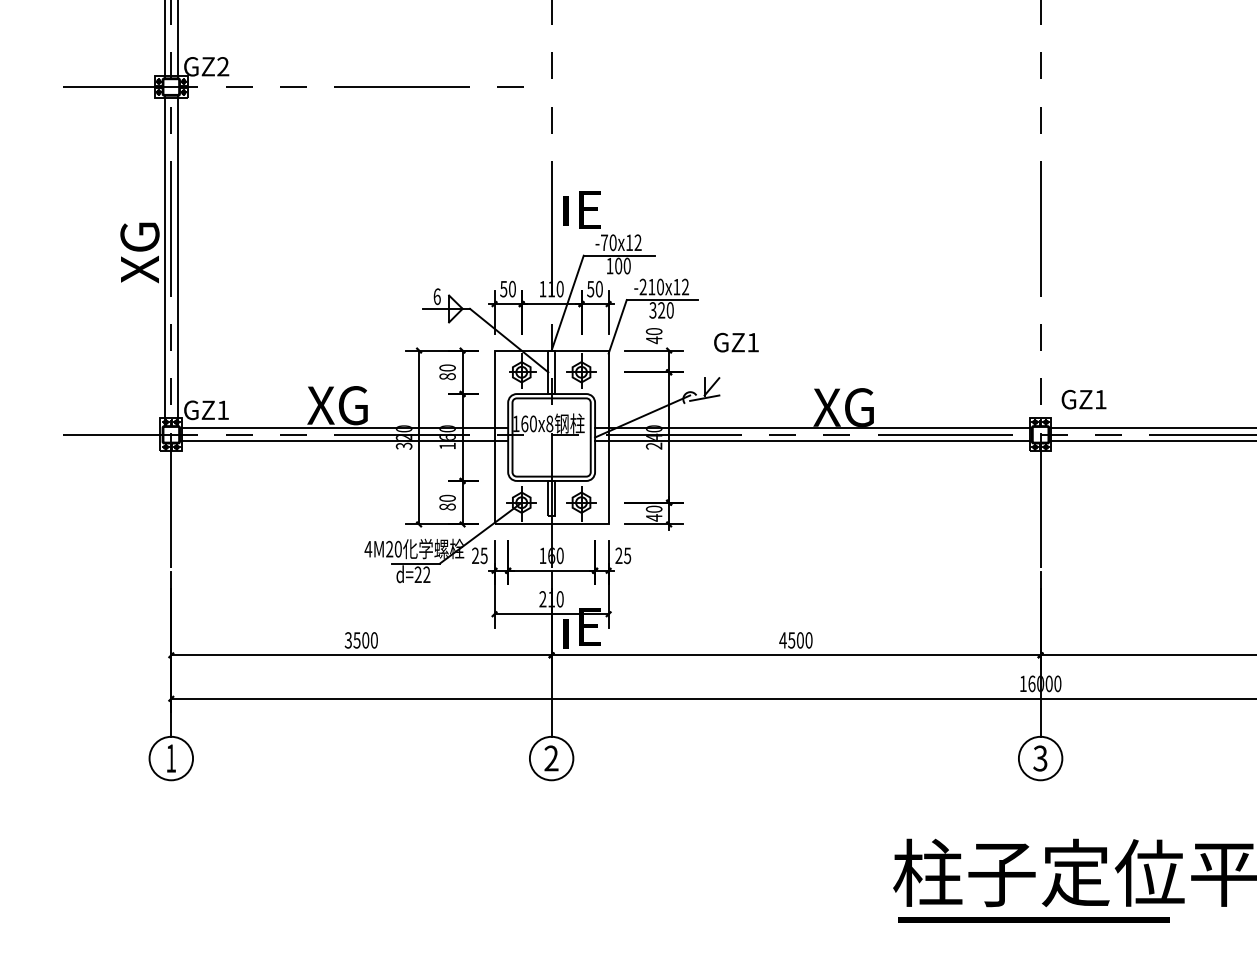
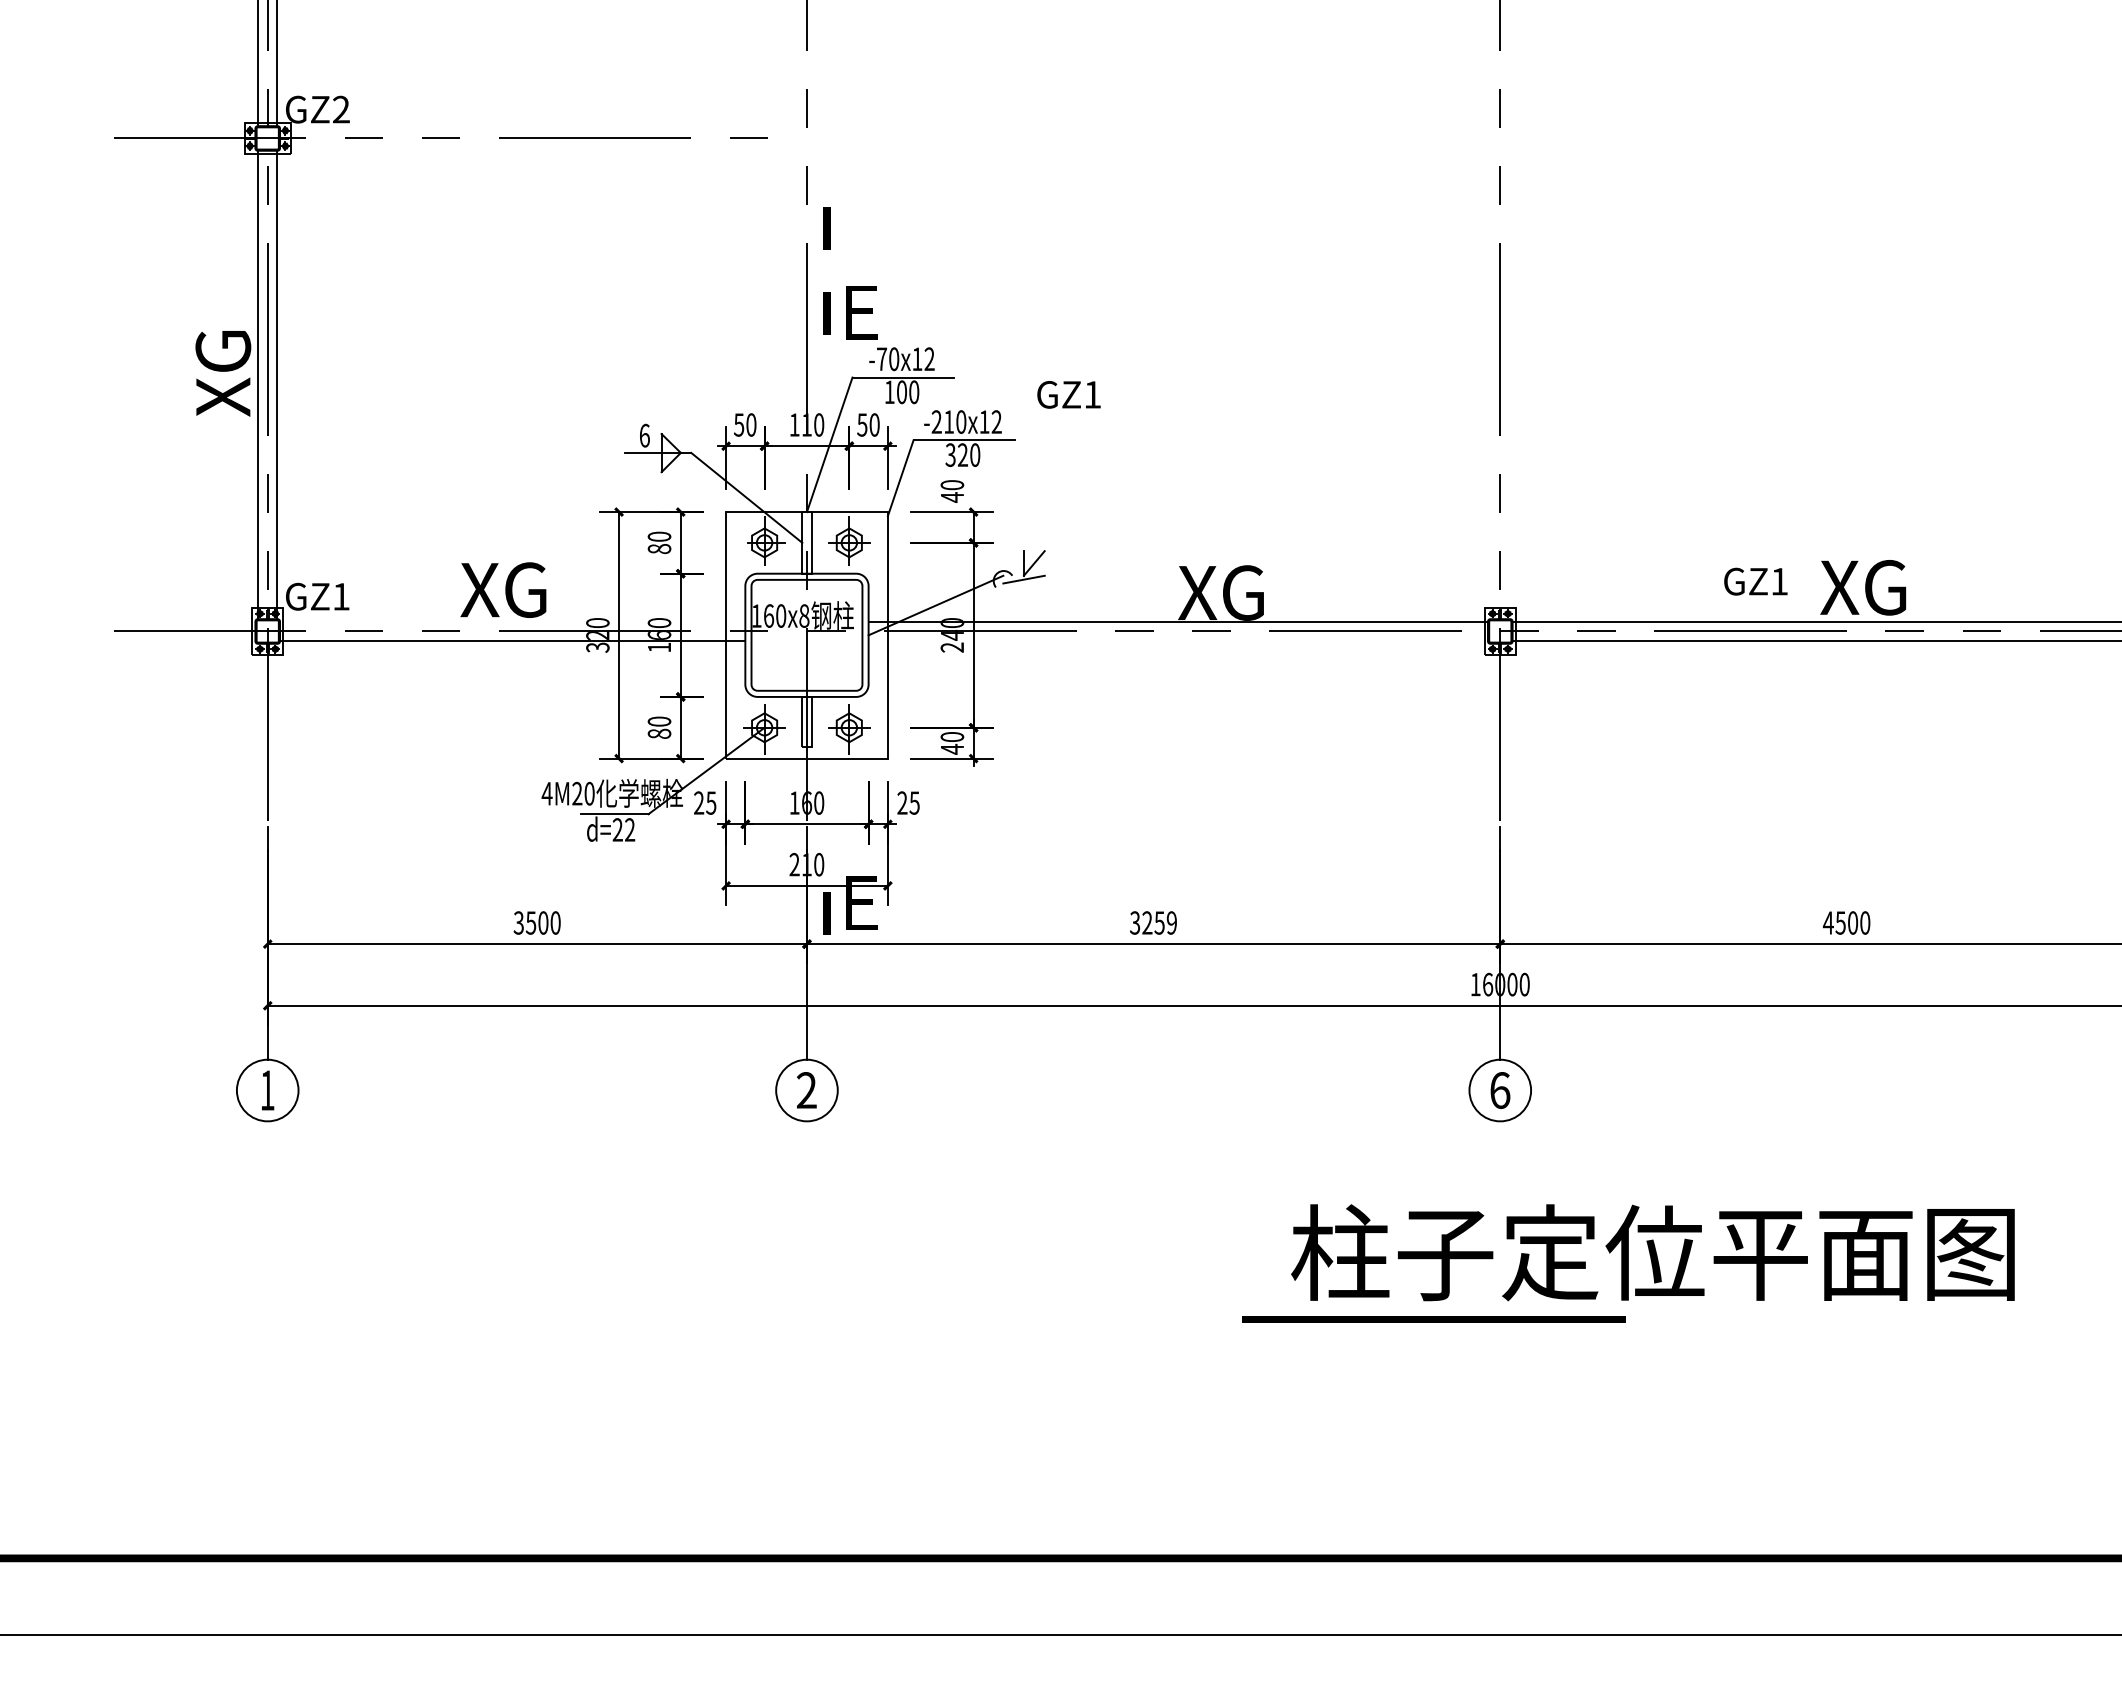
line: (565, 150) -> (826, 228), added
text: (736, 342) -> (1068, 394), moved
text: (1083, 399) -> (1755, 581), moved
line: (343, 428) -> (512, 622), removed
line: (812, 441) -> (1177, 640), removed
text: (795, 640) -> (1152, 922), 4500 -> 3259
text: (1040, 758) -> (1499, 1090), 3 -> 6
line: (1033, 920) -> (1433, 1319), moved

